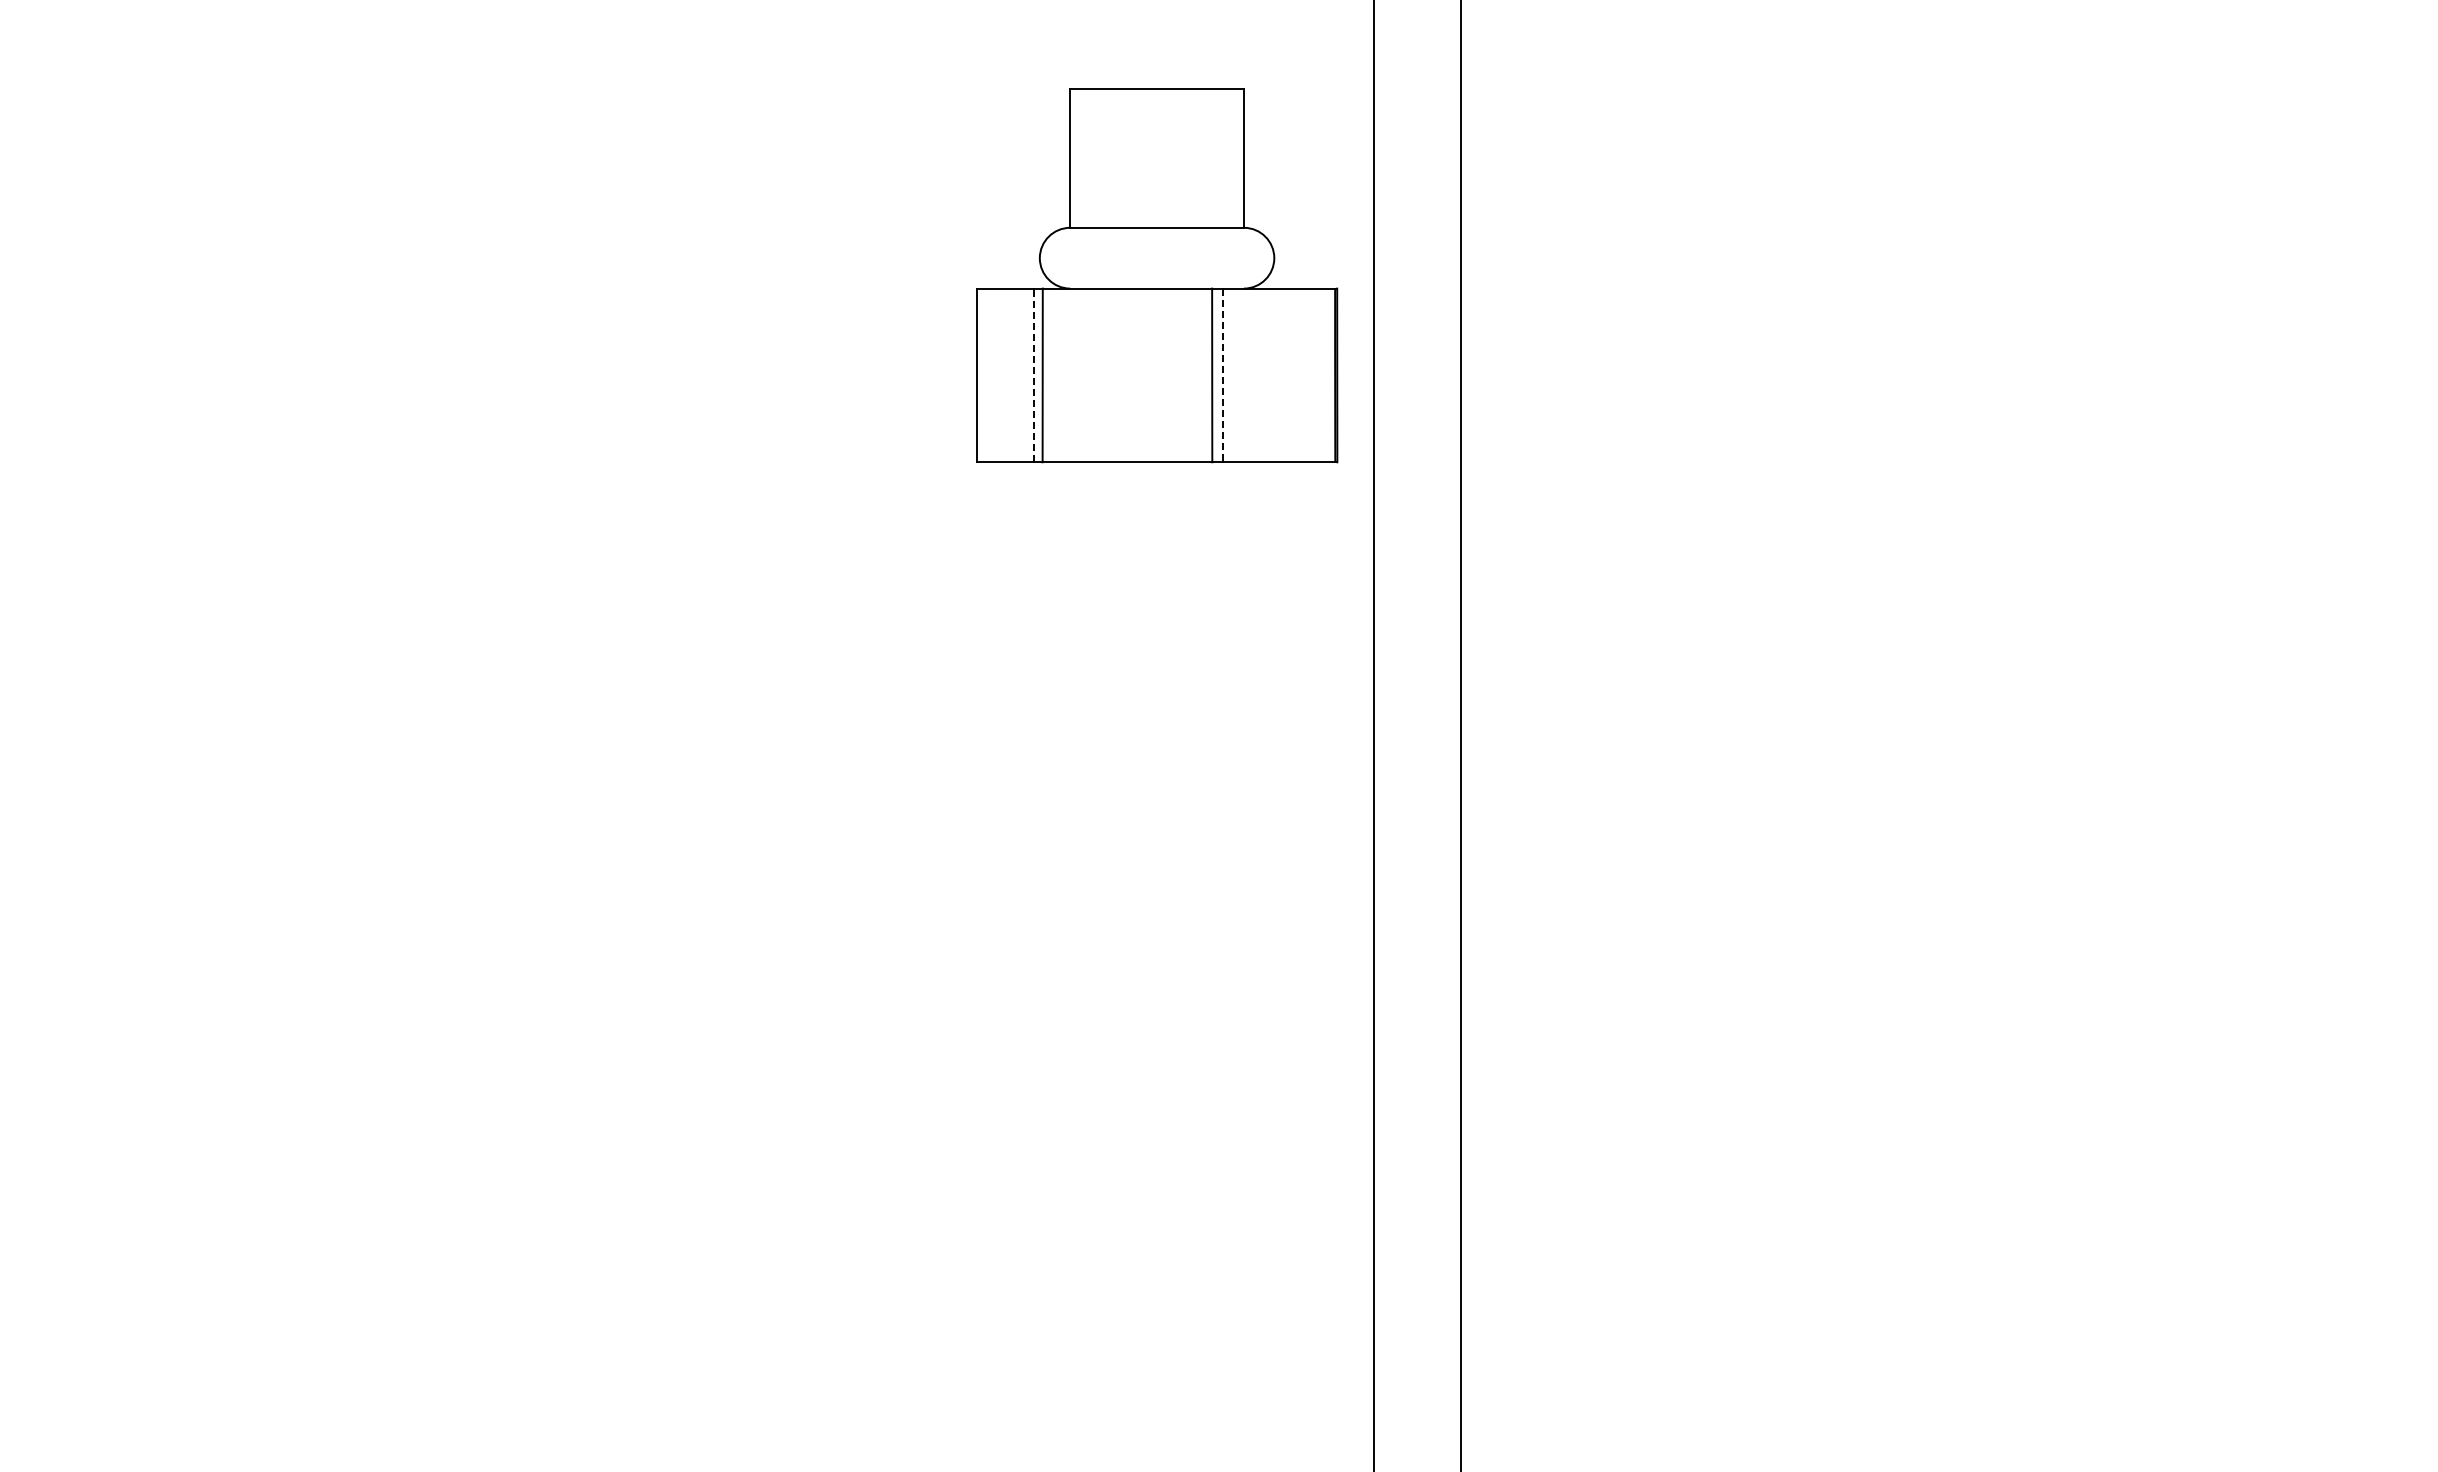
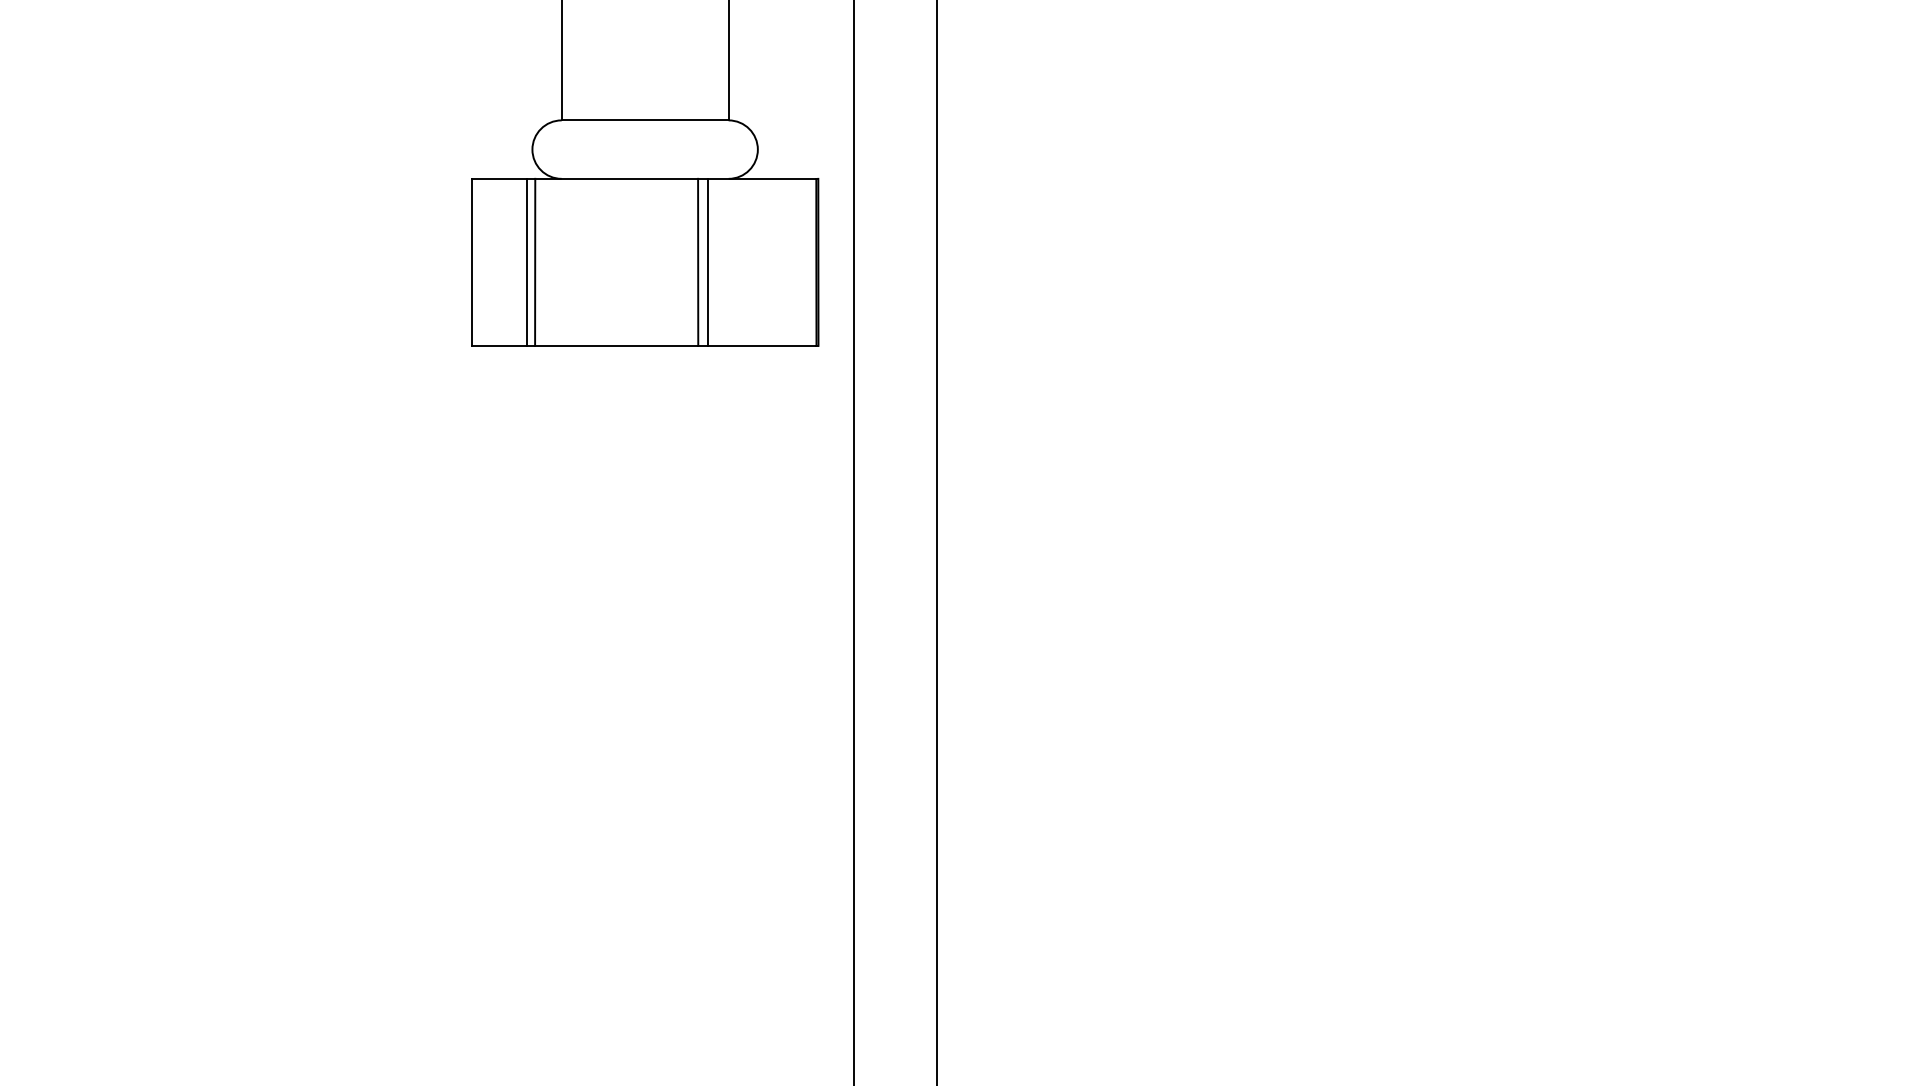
line: (1034, 375) -> (527, 262), dashed -> solid
line: (1222, 376) -> (708, 263), dashed -> solid

